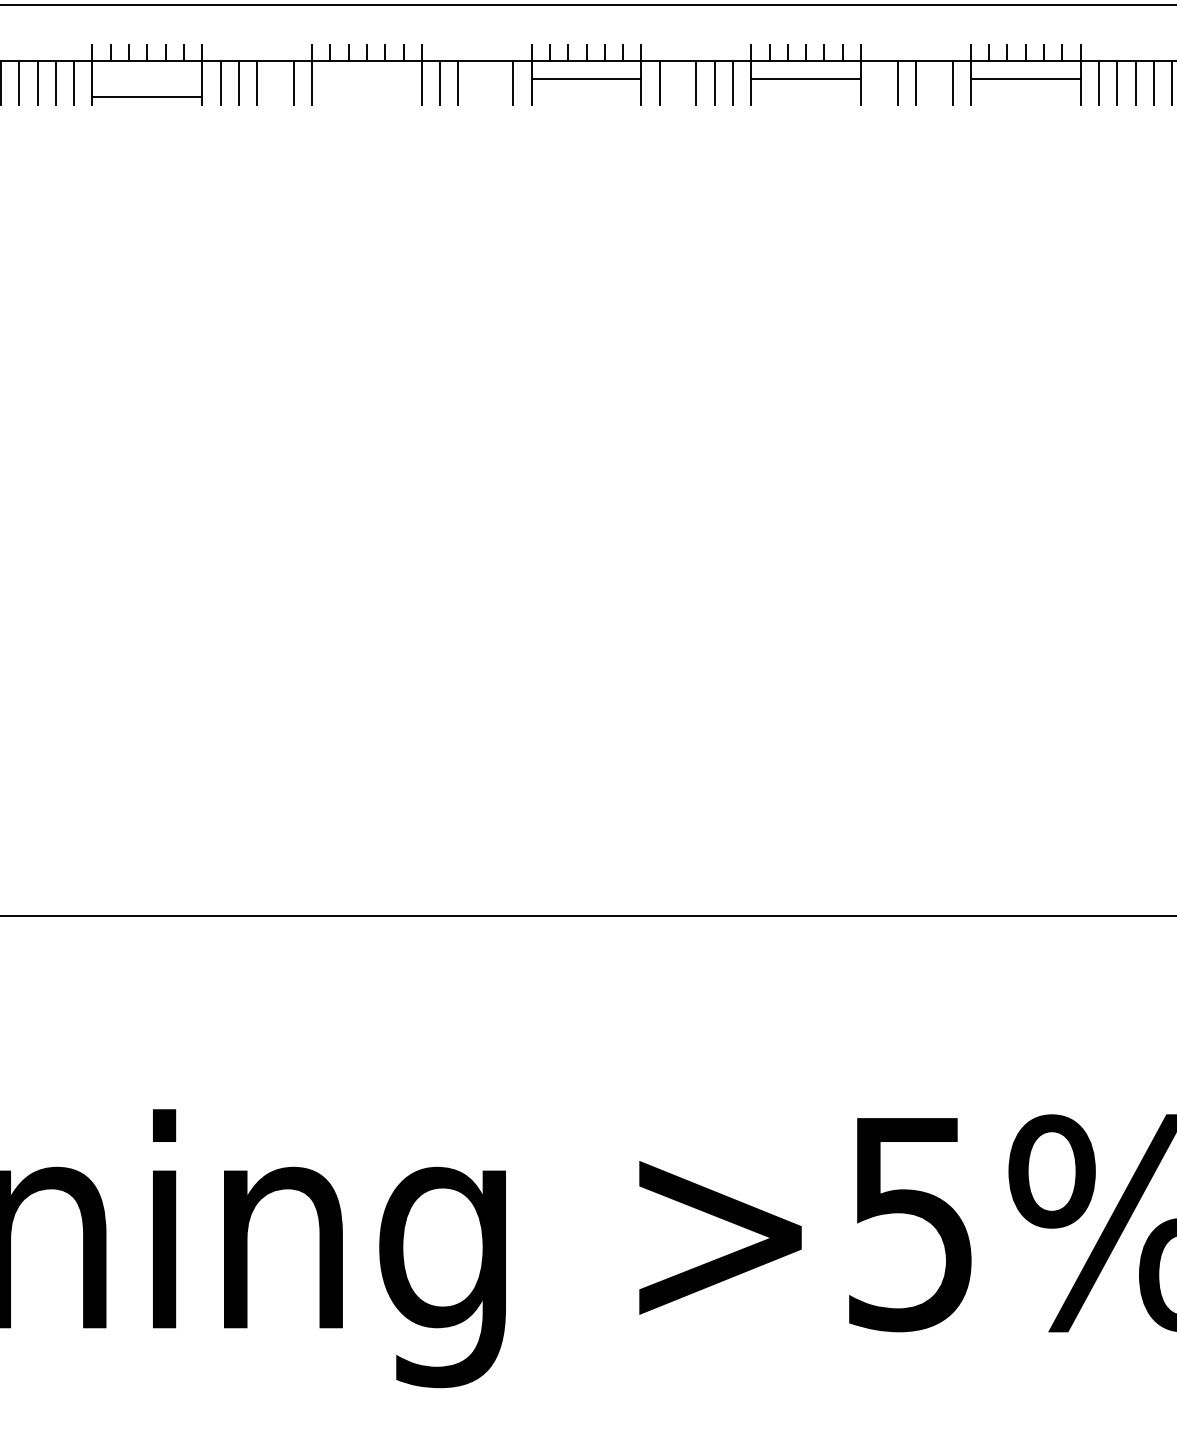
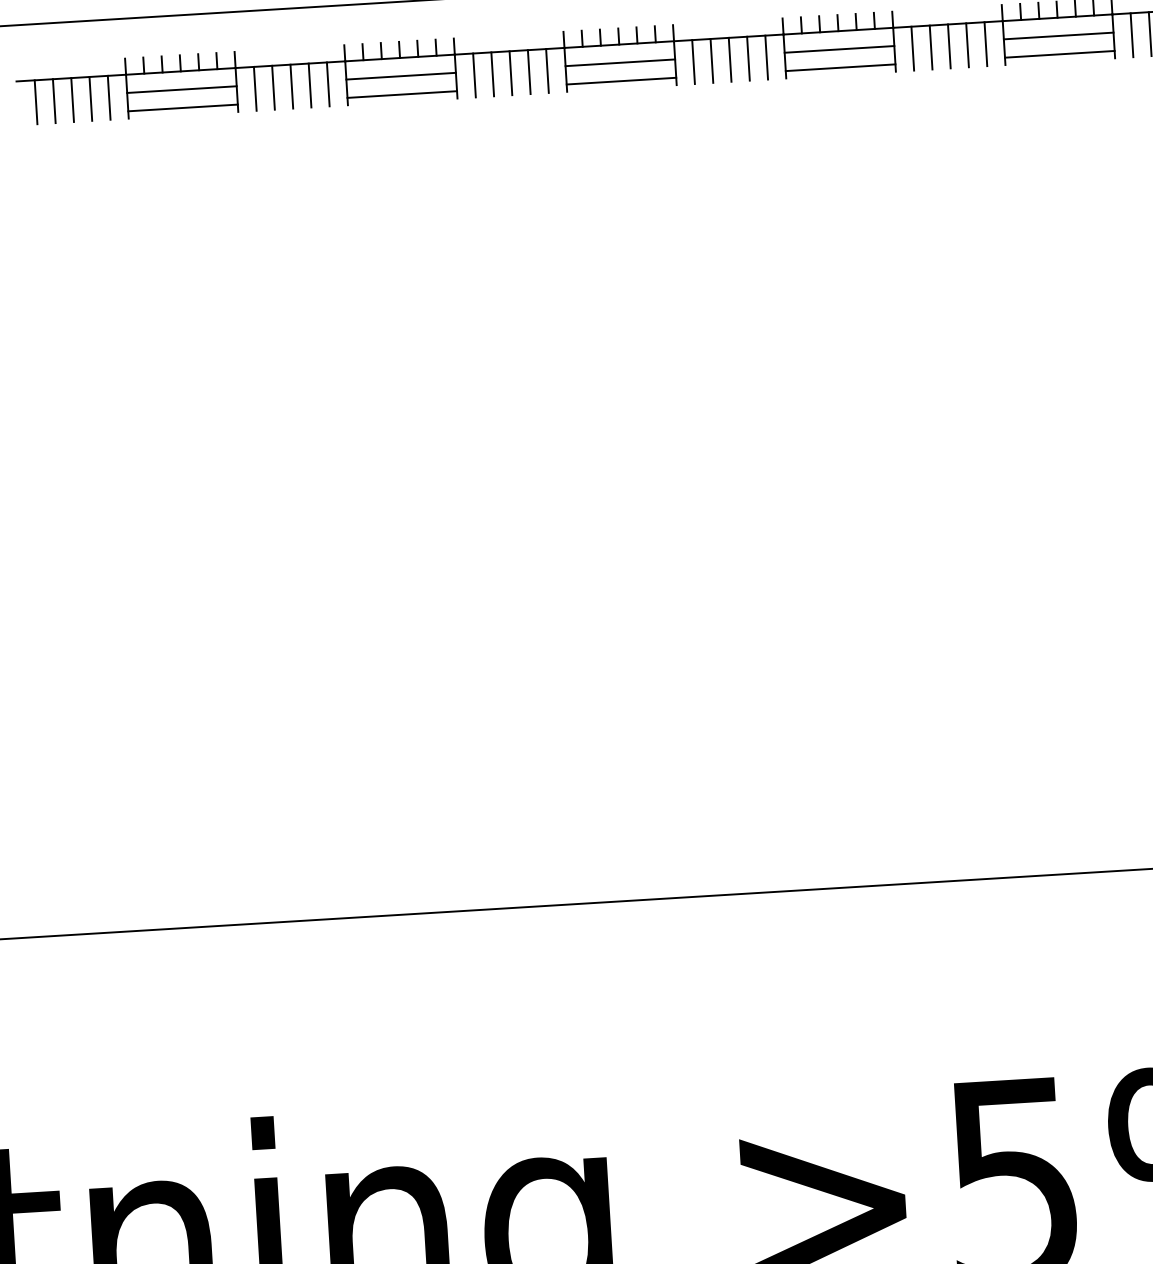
line: (147, 79) -> (182, 89), added
line: (366, 79) -> (400, 76), added
line: (275, 82) -> (310, 85), added
line: (476, 82) -> (510, 72), added
line: (495, 82) -> (529, 71), added
line: (678, 82) -> (712, 60), added
line: (879, 82) -> (912, 48), added
line: (934, 82) -> (967, 44), added
line: (366, 97) -> (401, 94), added
line: (586, 97) -> (621, 81), added
line: (806, 97) -> (840, 67), added
line: (1025, 97) -> (1059, 54), added

